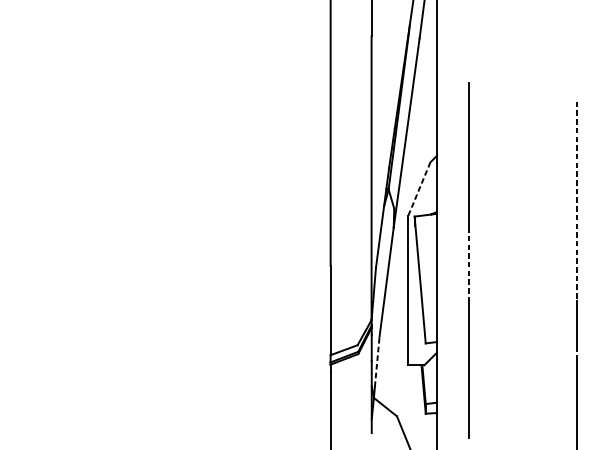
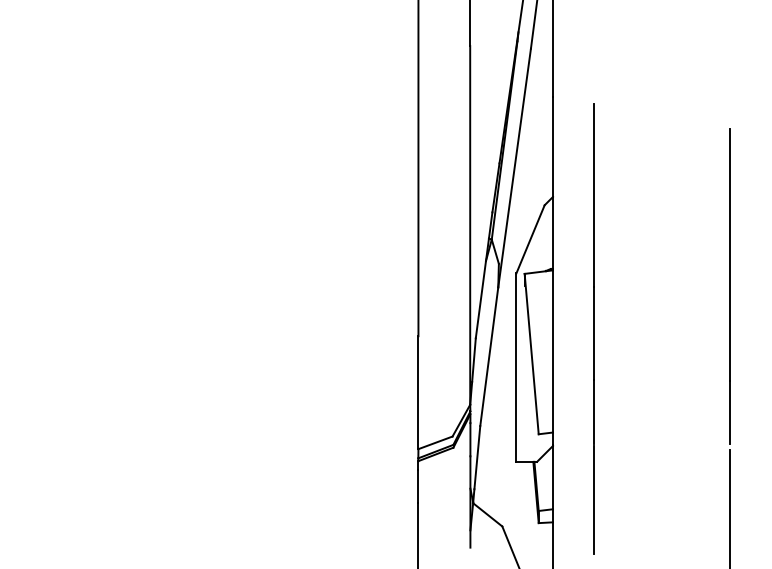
line: (419, 189) -> (530, 239), dashed -> solid
line: (577, 202) -> (730, 255), dashed -> solid
line: (469, 264) -> (593, 334), dashed -> solid
line: (377, 361) -> (477, 457), dashed -> solid

